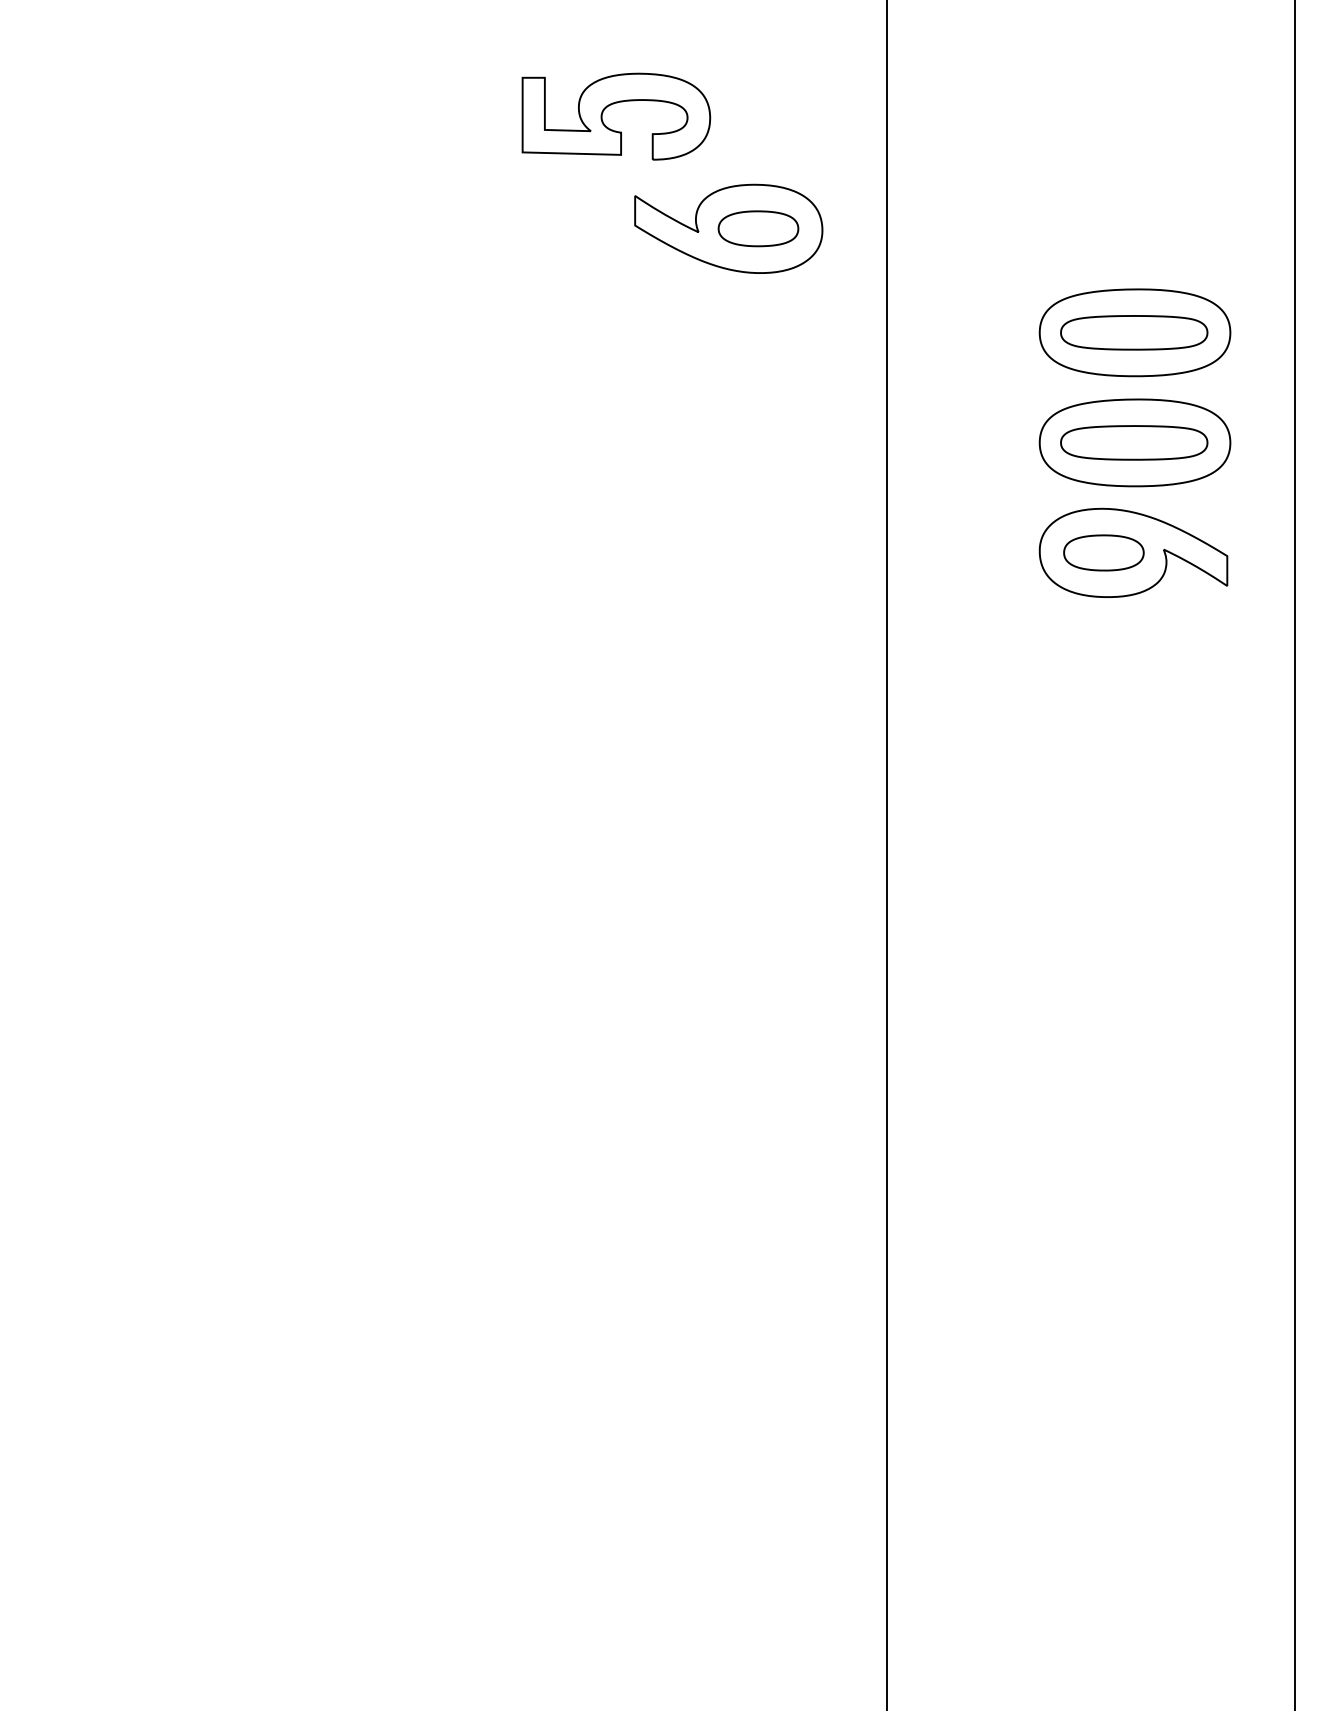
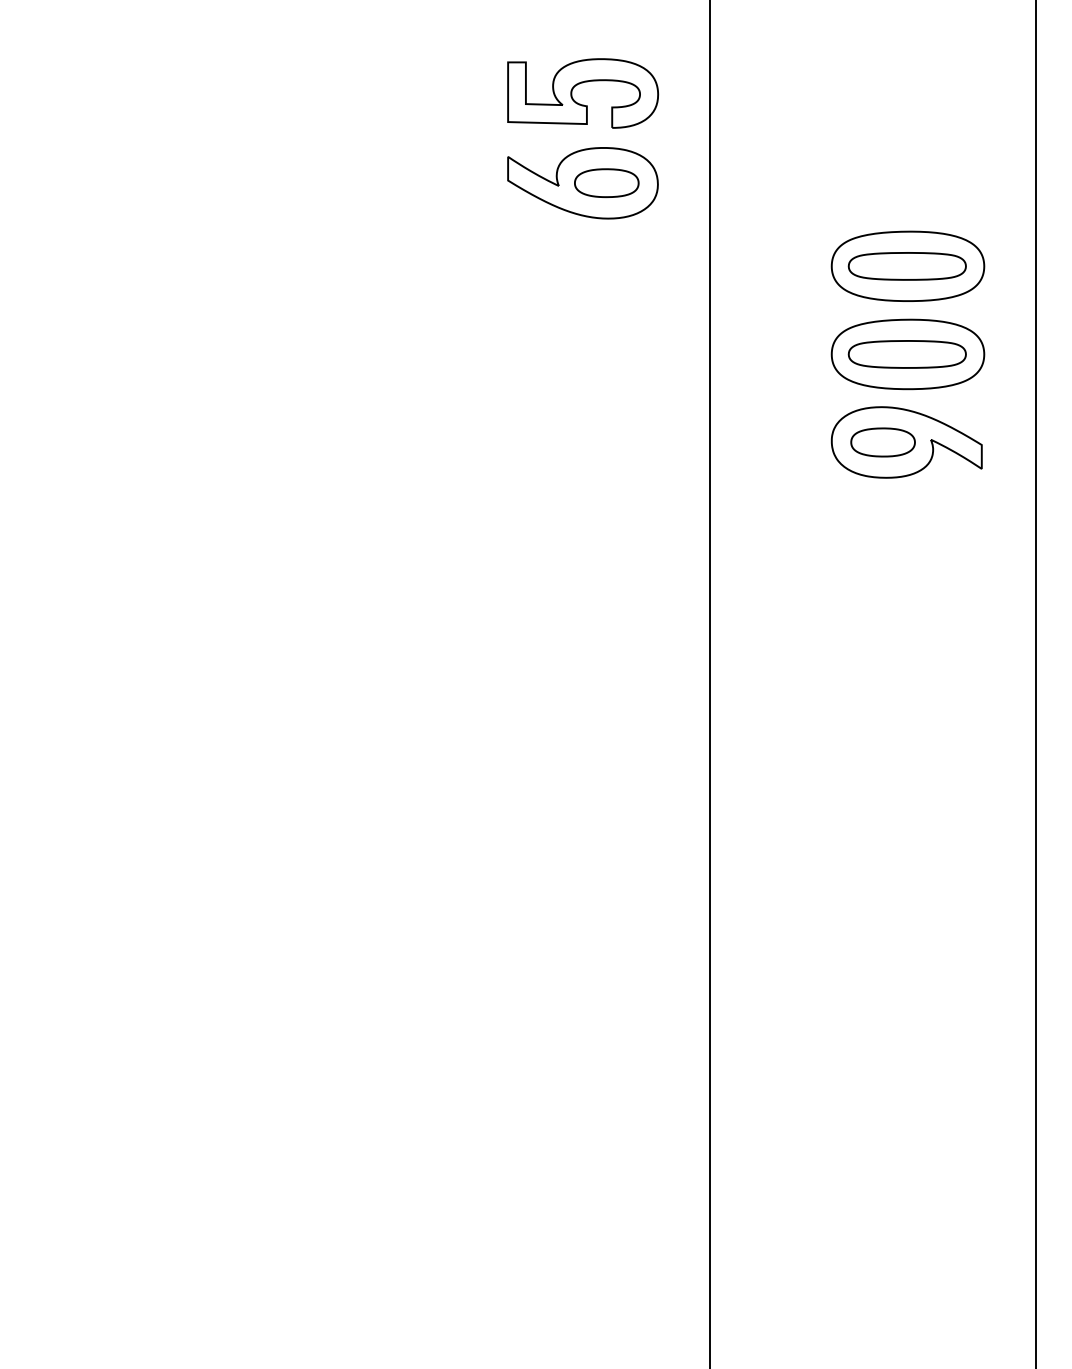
part: (611, 105) -> (579, 84), moved

